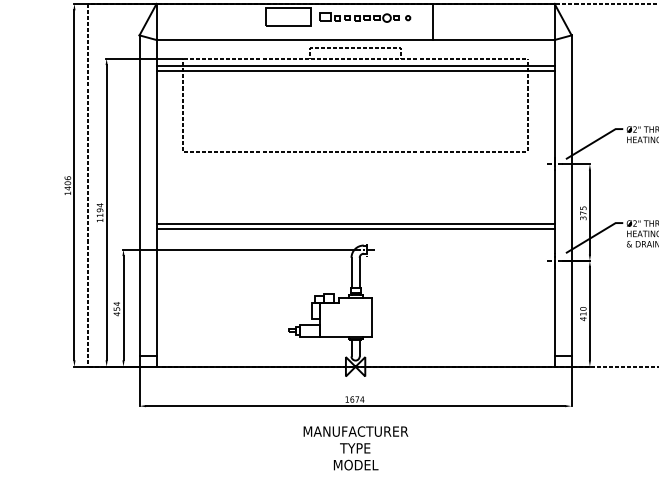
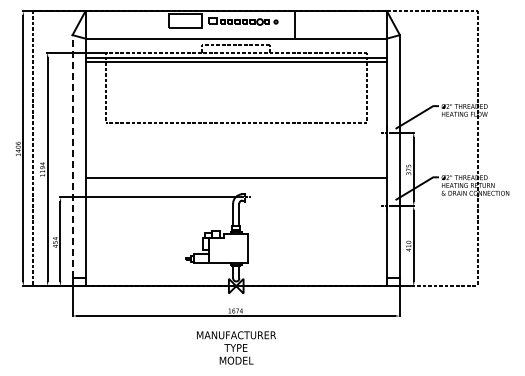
line: (139, 195) -> (72, 156), solid -> dashed
line: (354, 228) -> (235, 181), removed

